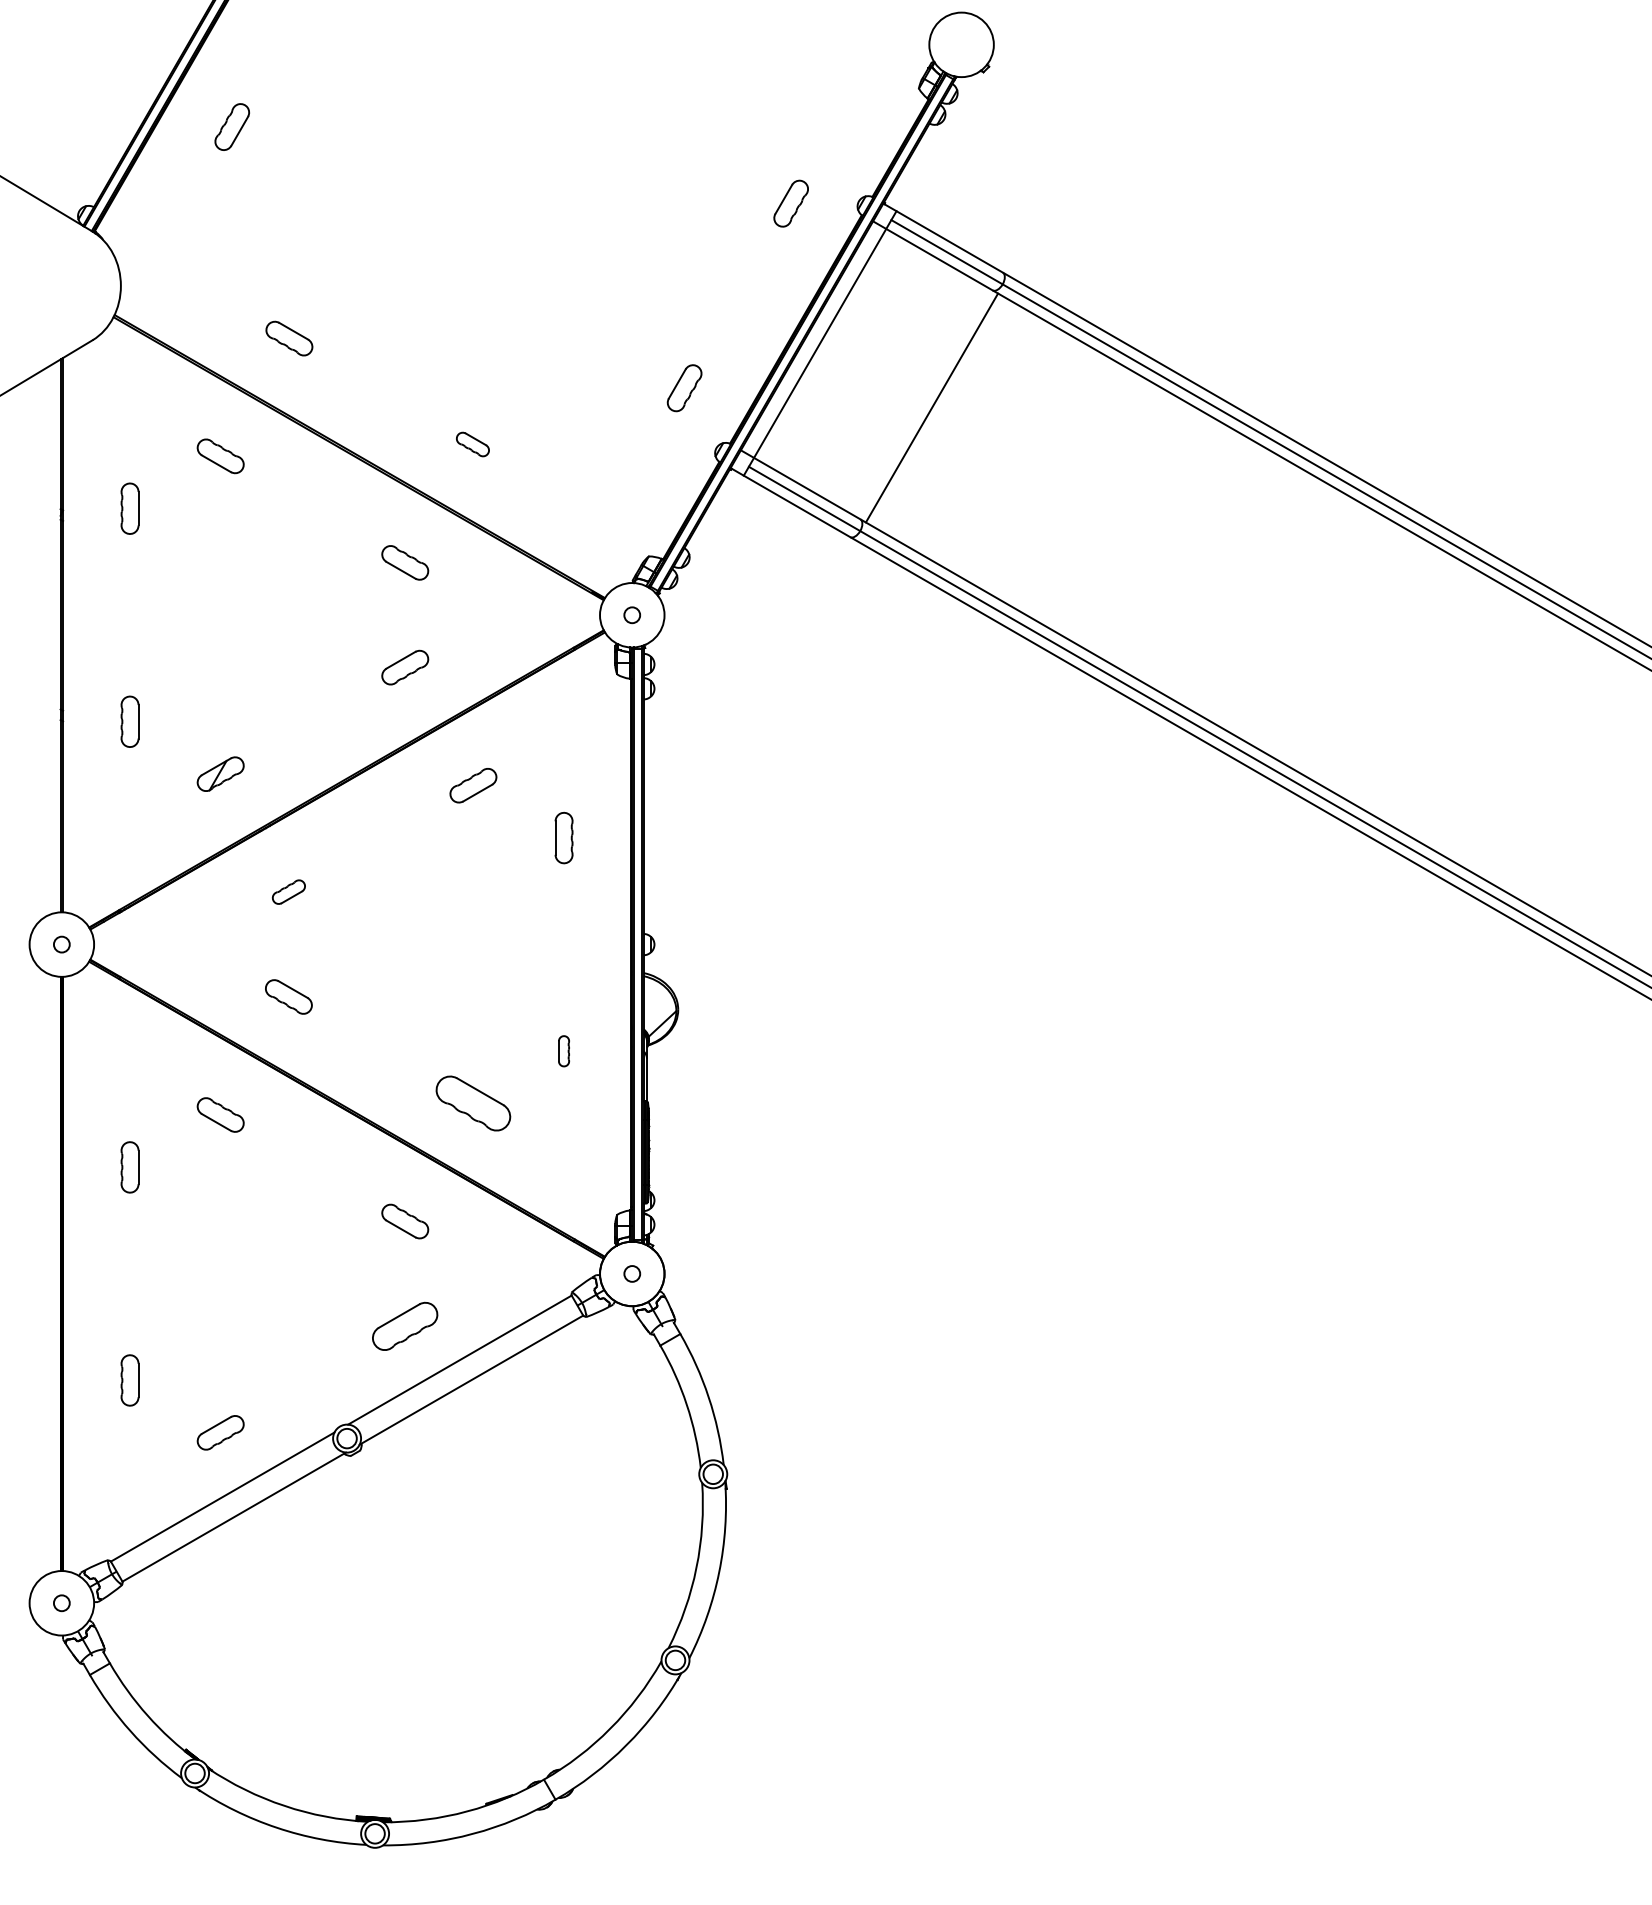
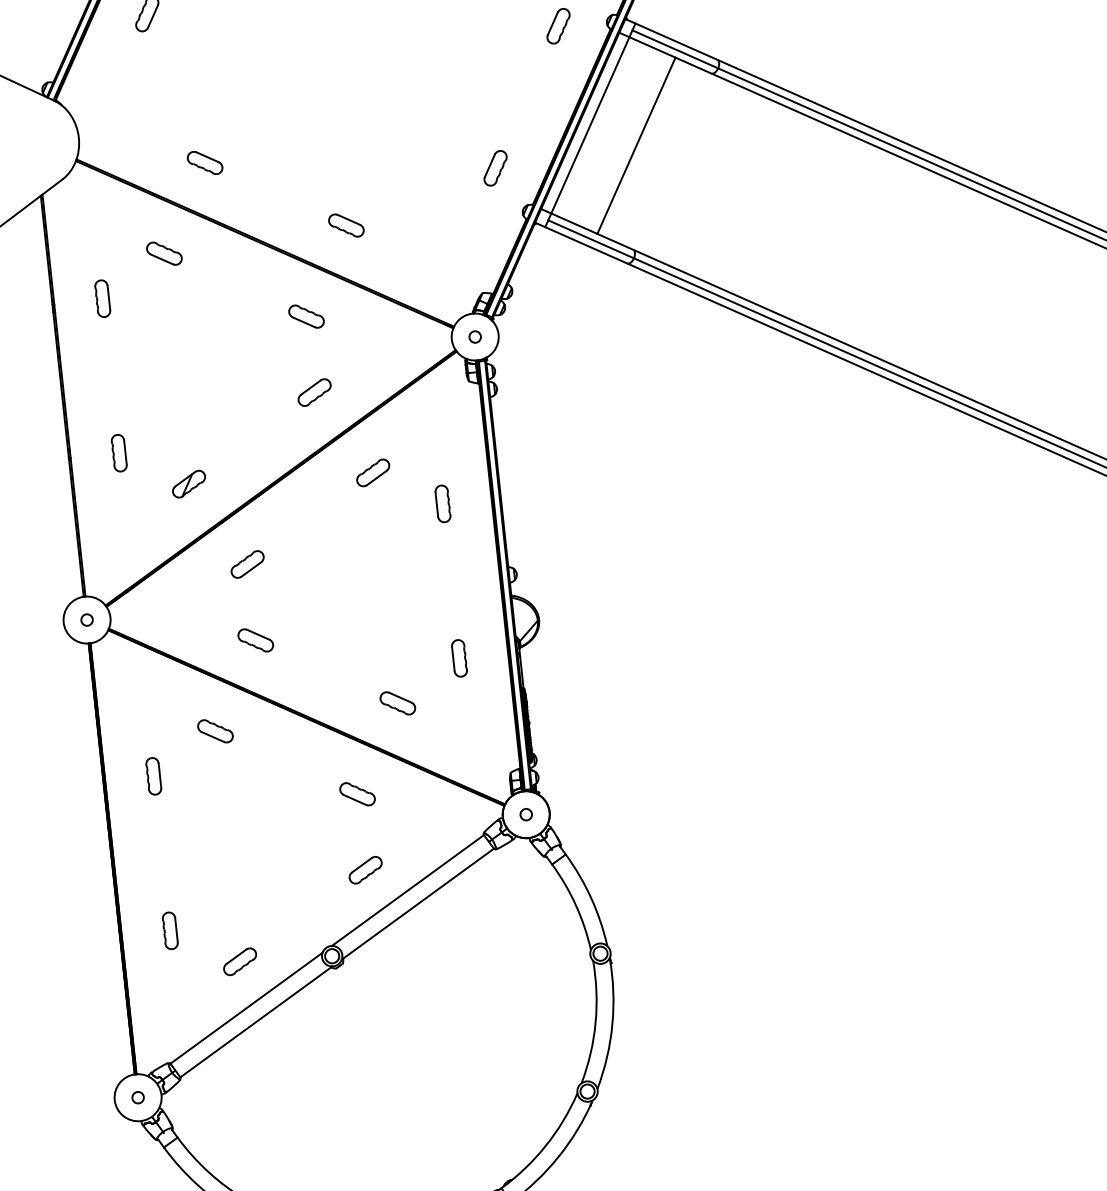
line: (931, 407) -> (636, 145), moved
part: (472, 444) -> (346, 225), size x1.43
part: (288, 891) -> (247, 563), size x1.43
part: (563, 1051) -> (459, 658), size x1.67
part: (473, 1103) -> (397, 703), size x0.62
part: (405, 1325) -> (365, 869), size x0.71

